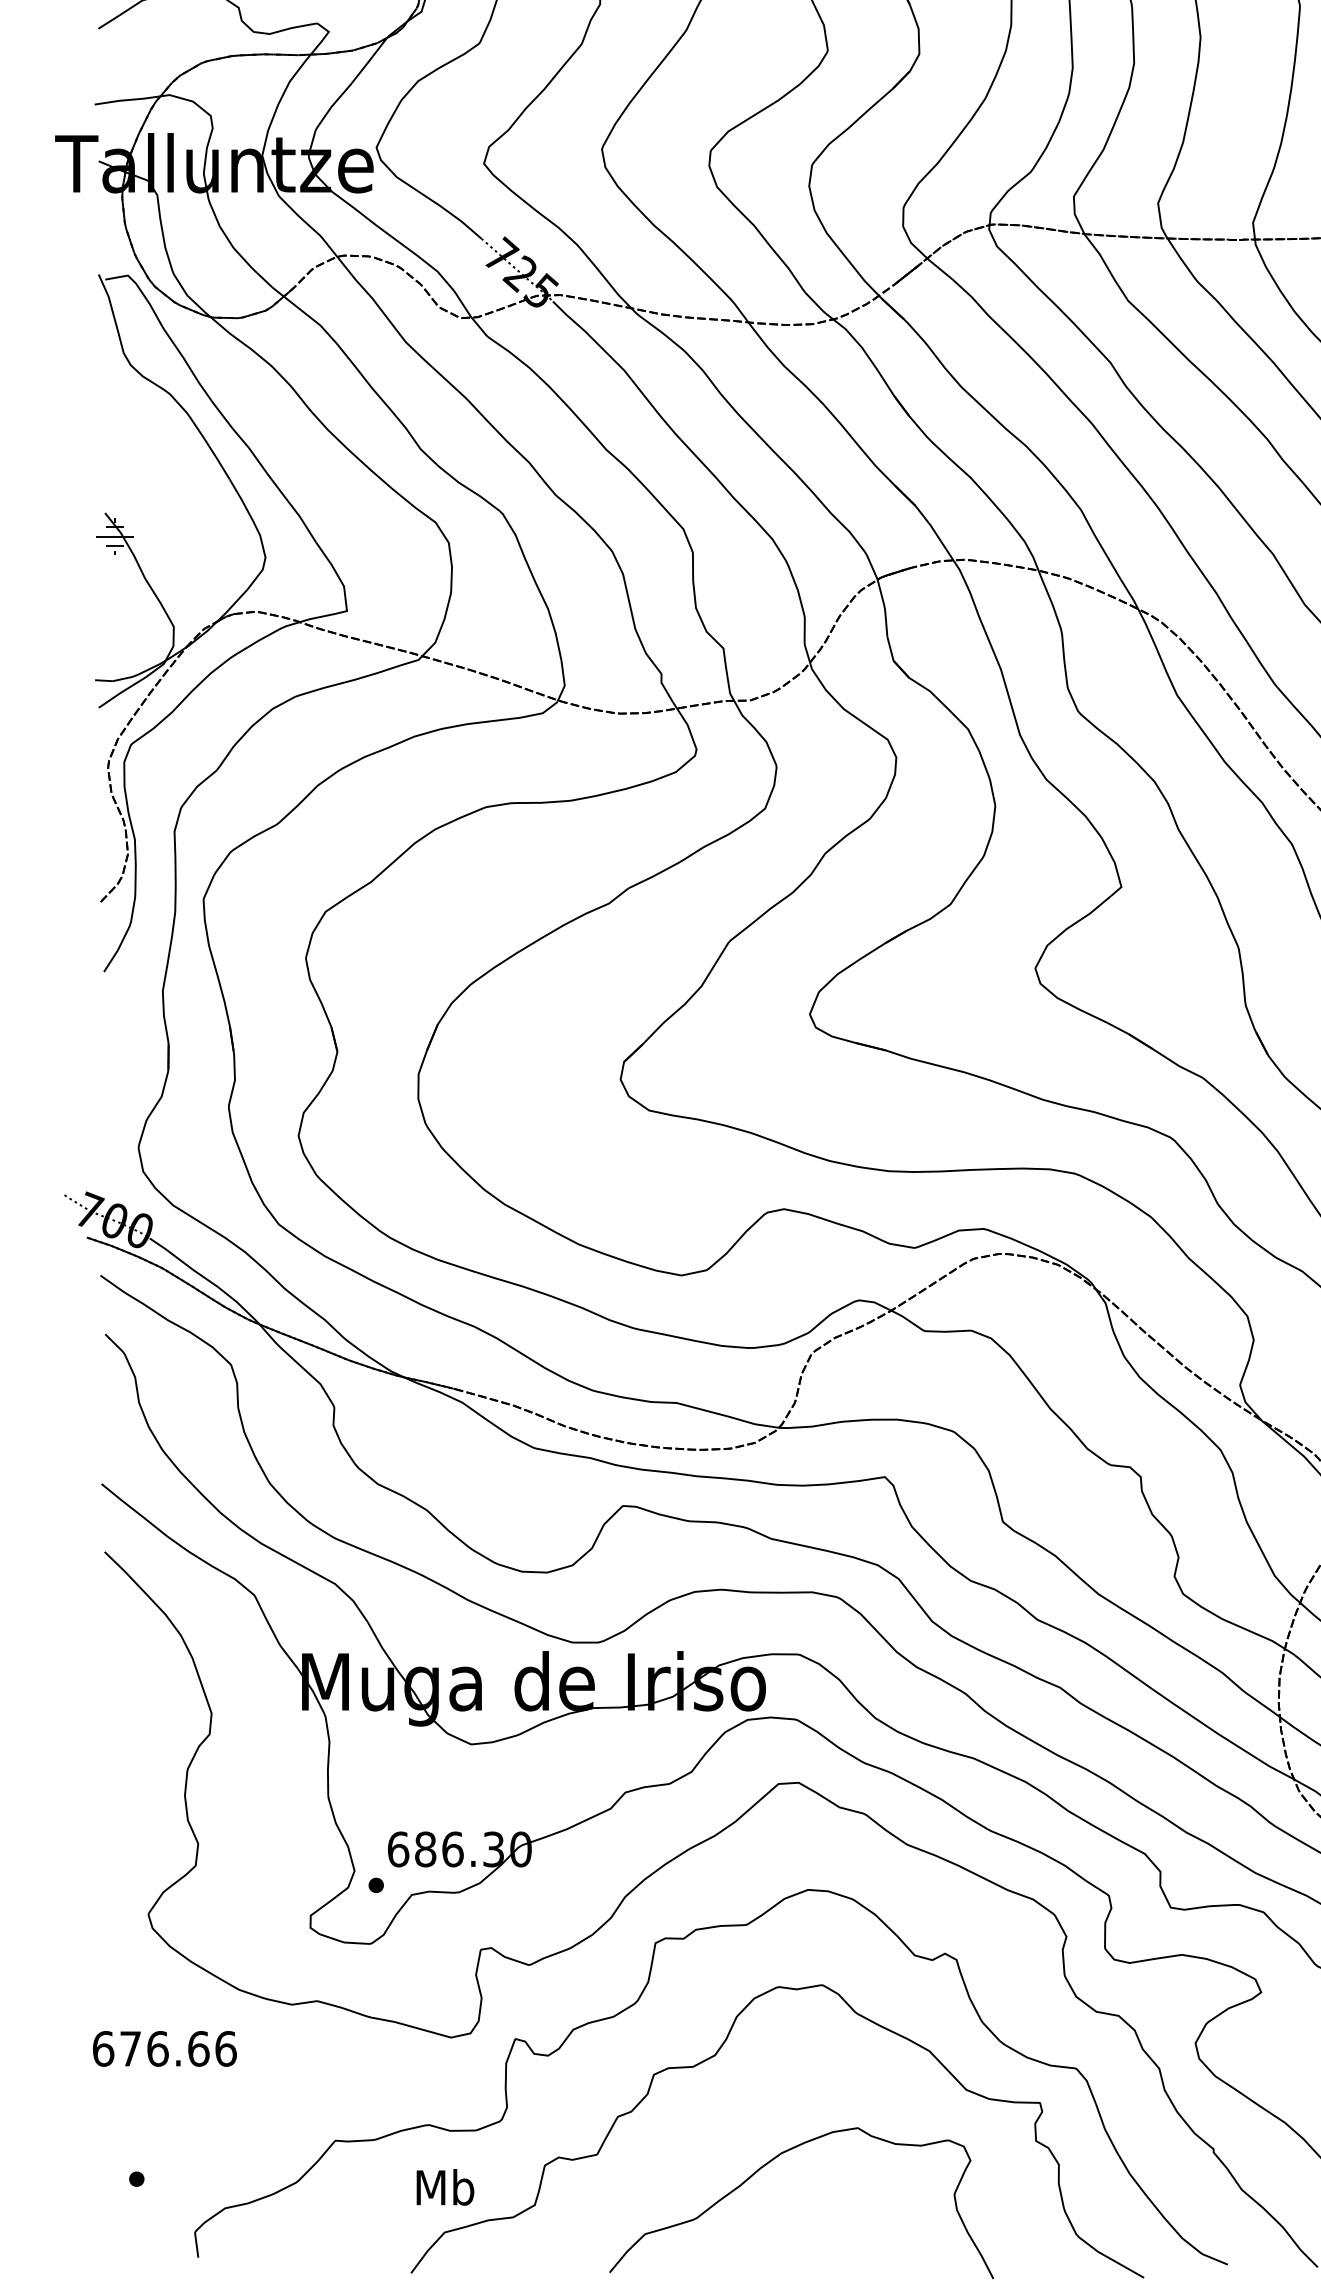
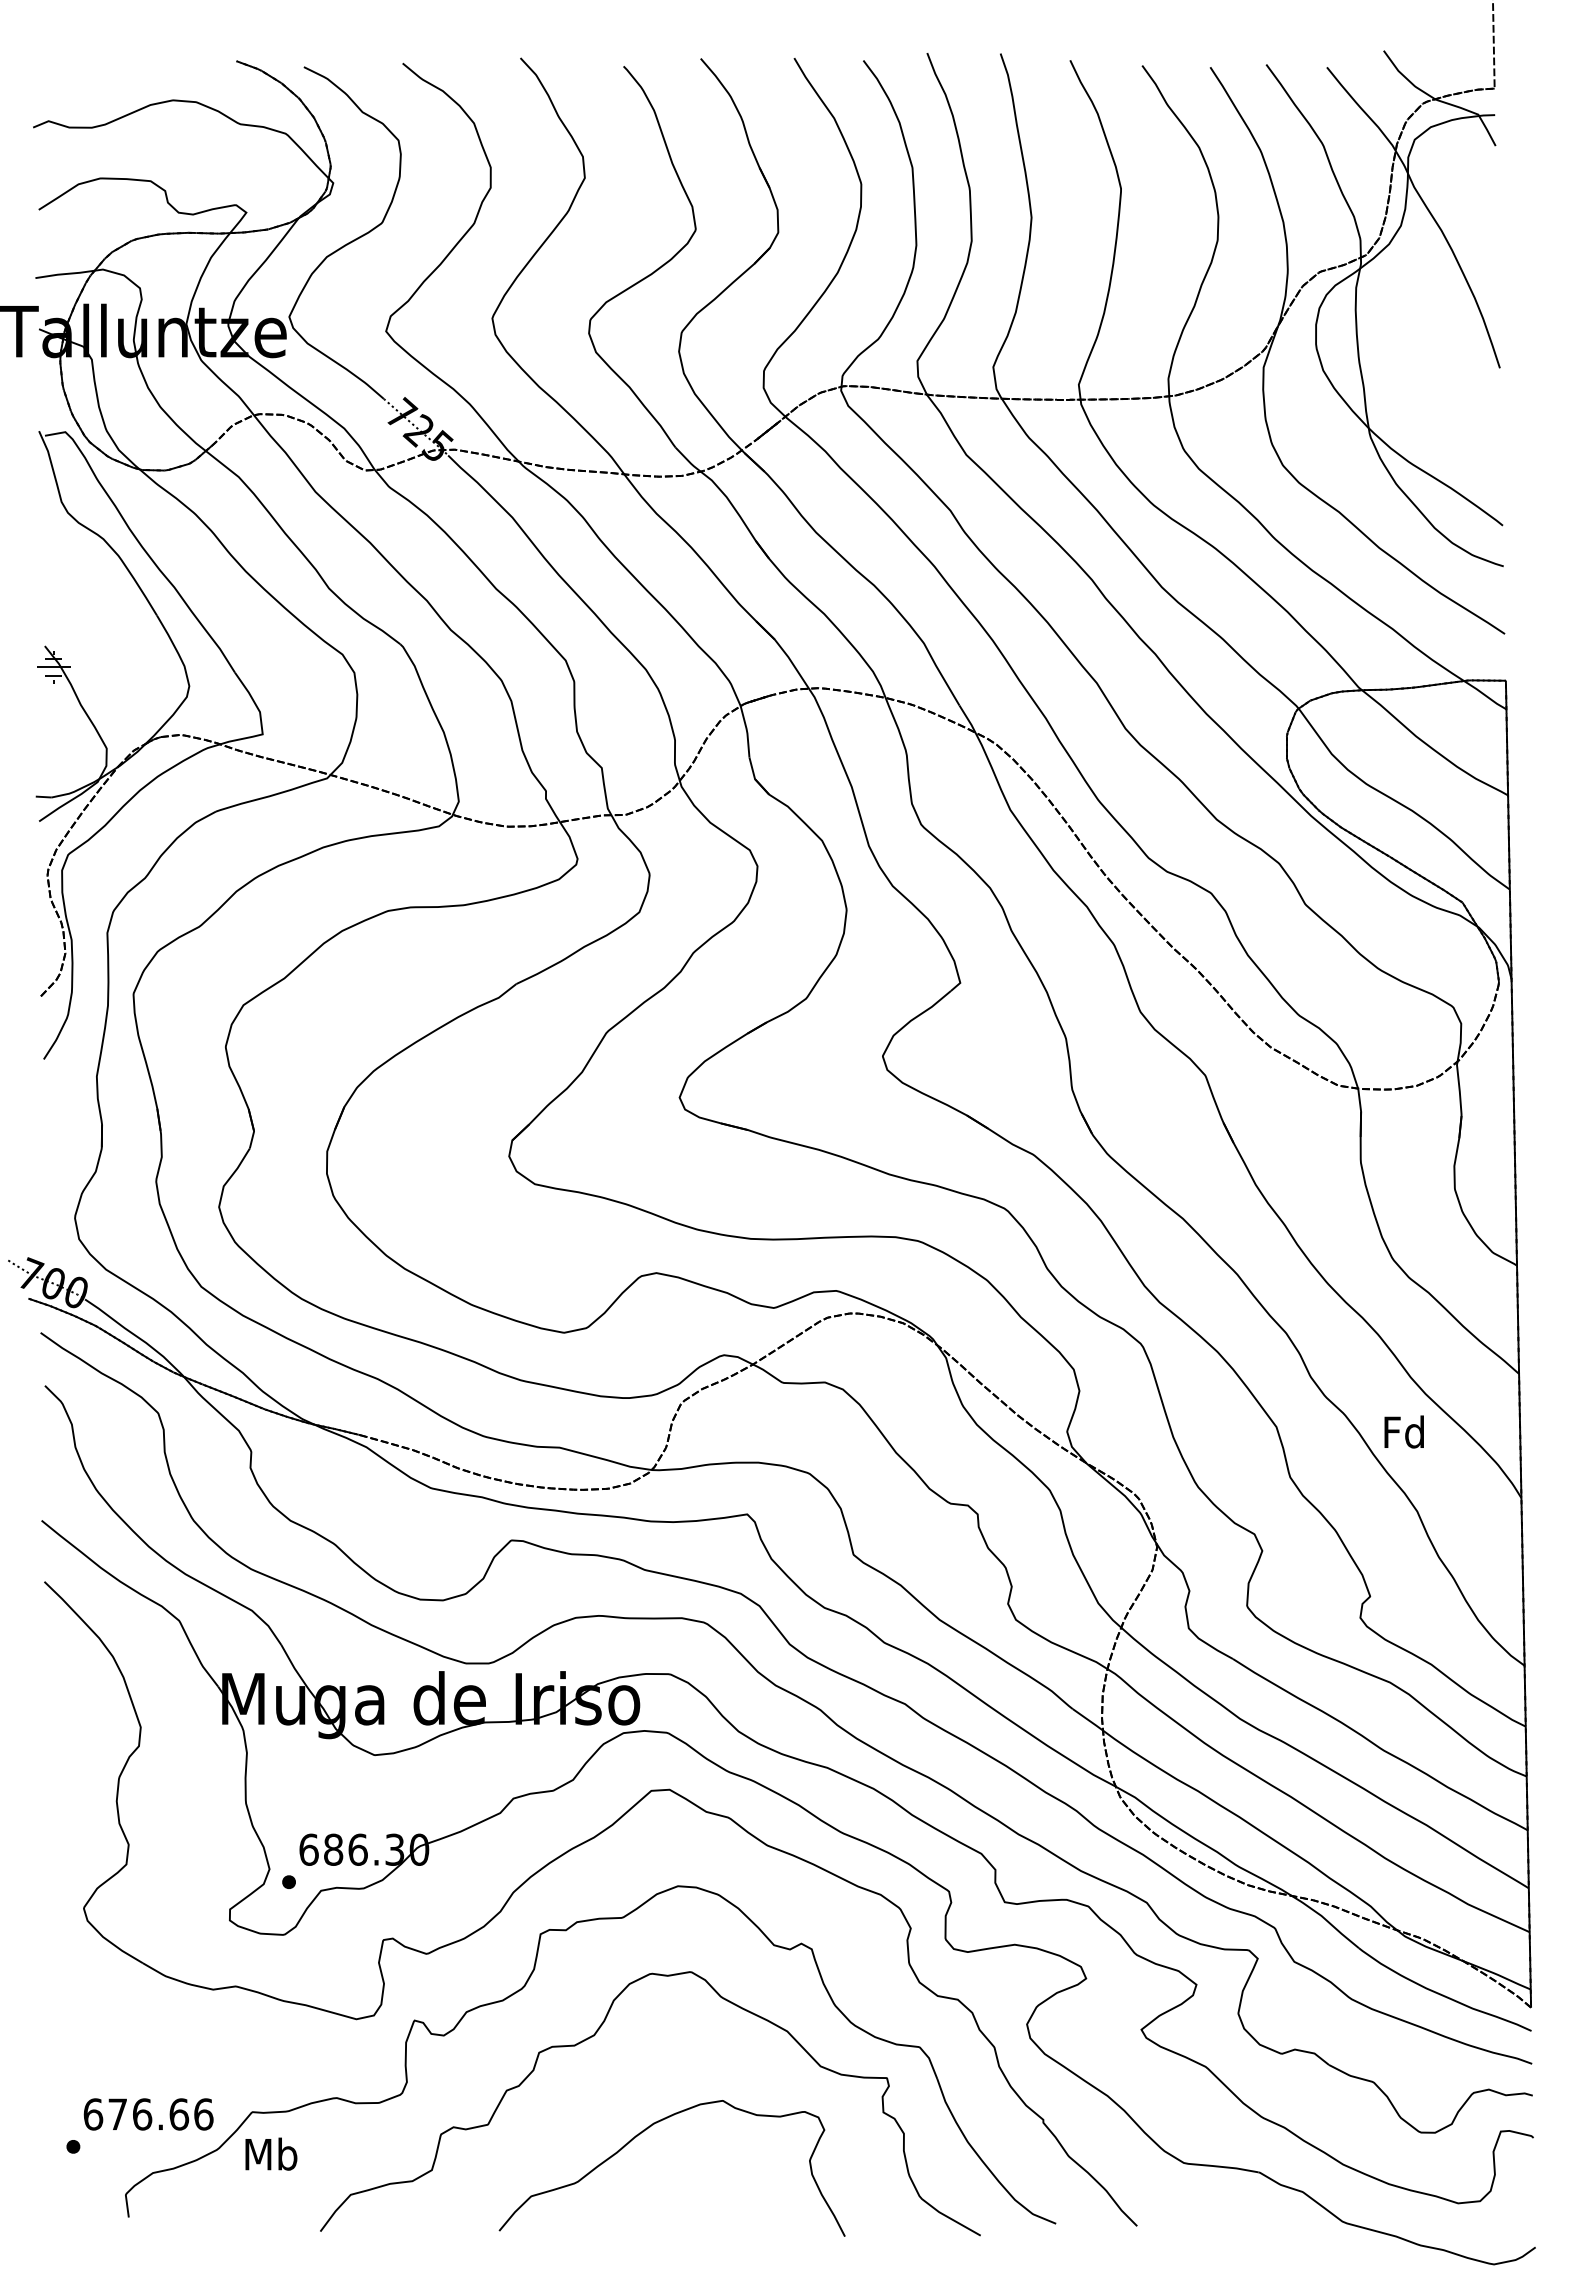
text: (164, 2048) -> (148, 2114), moved
text: (445, 2186) -> (271, 2153), moved

